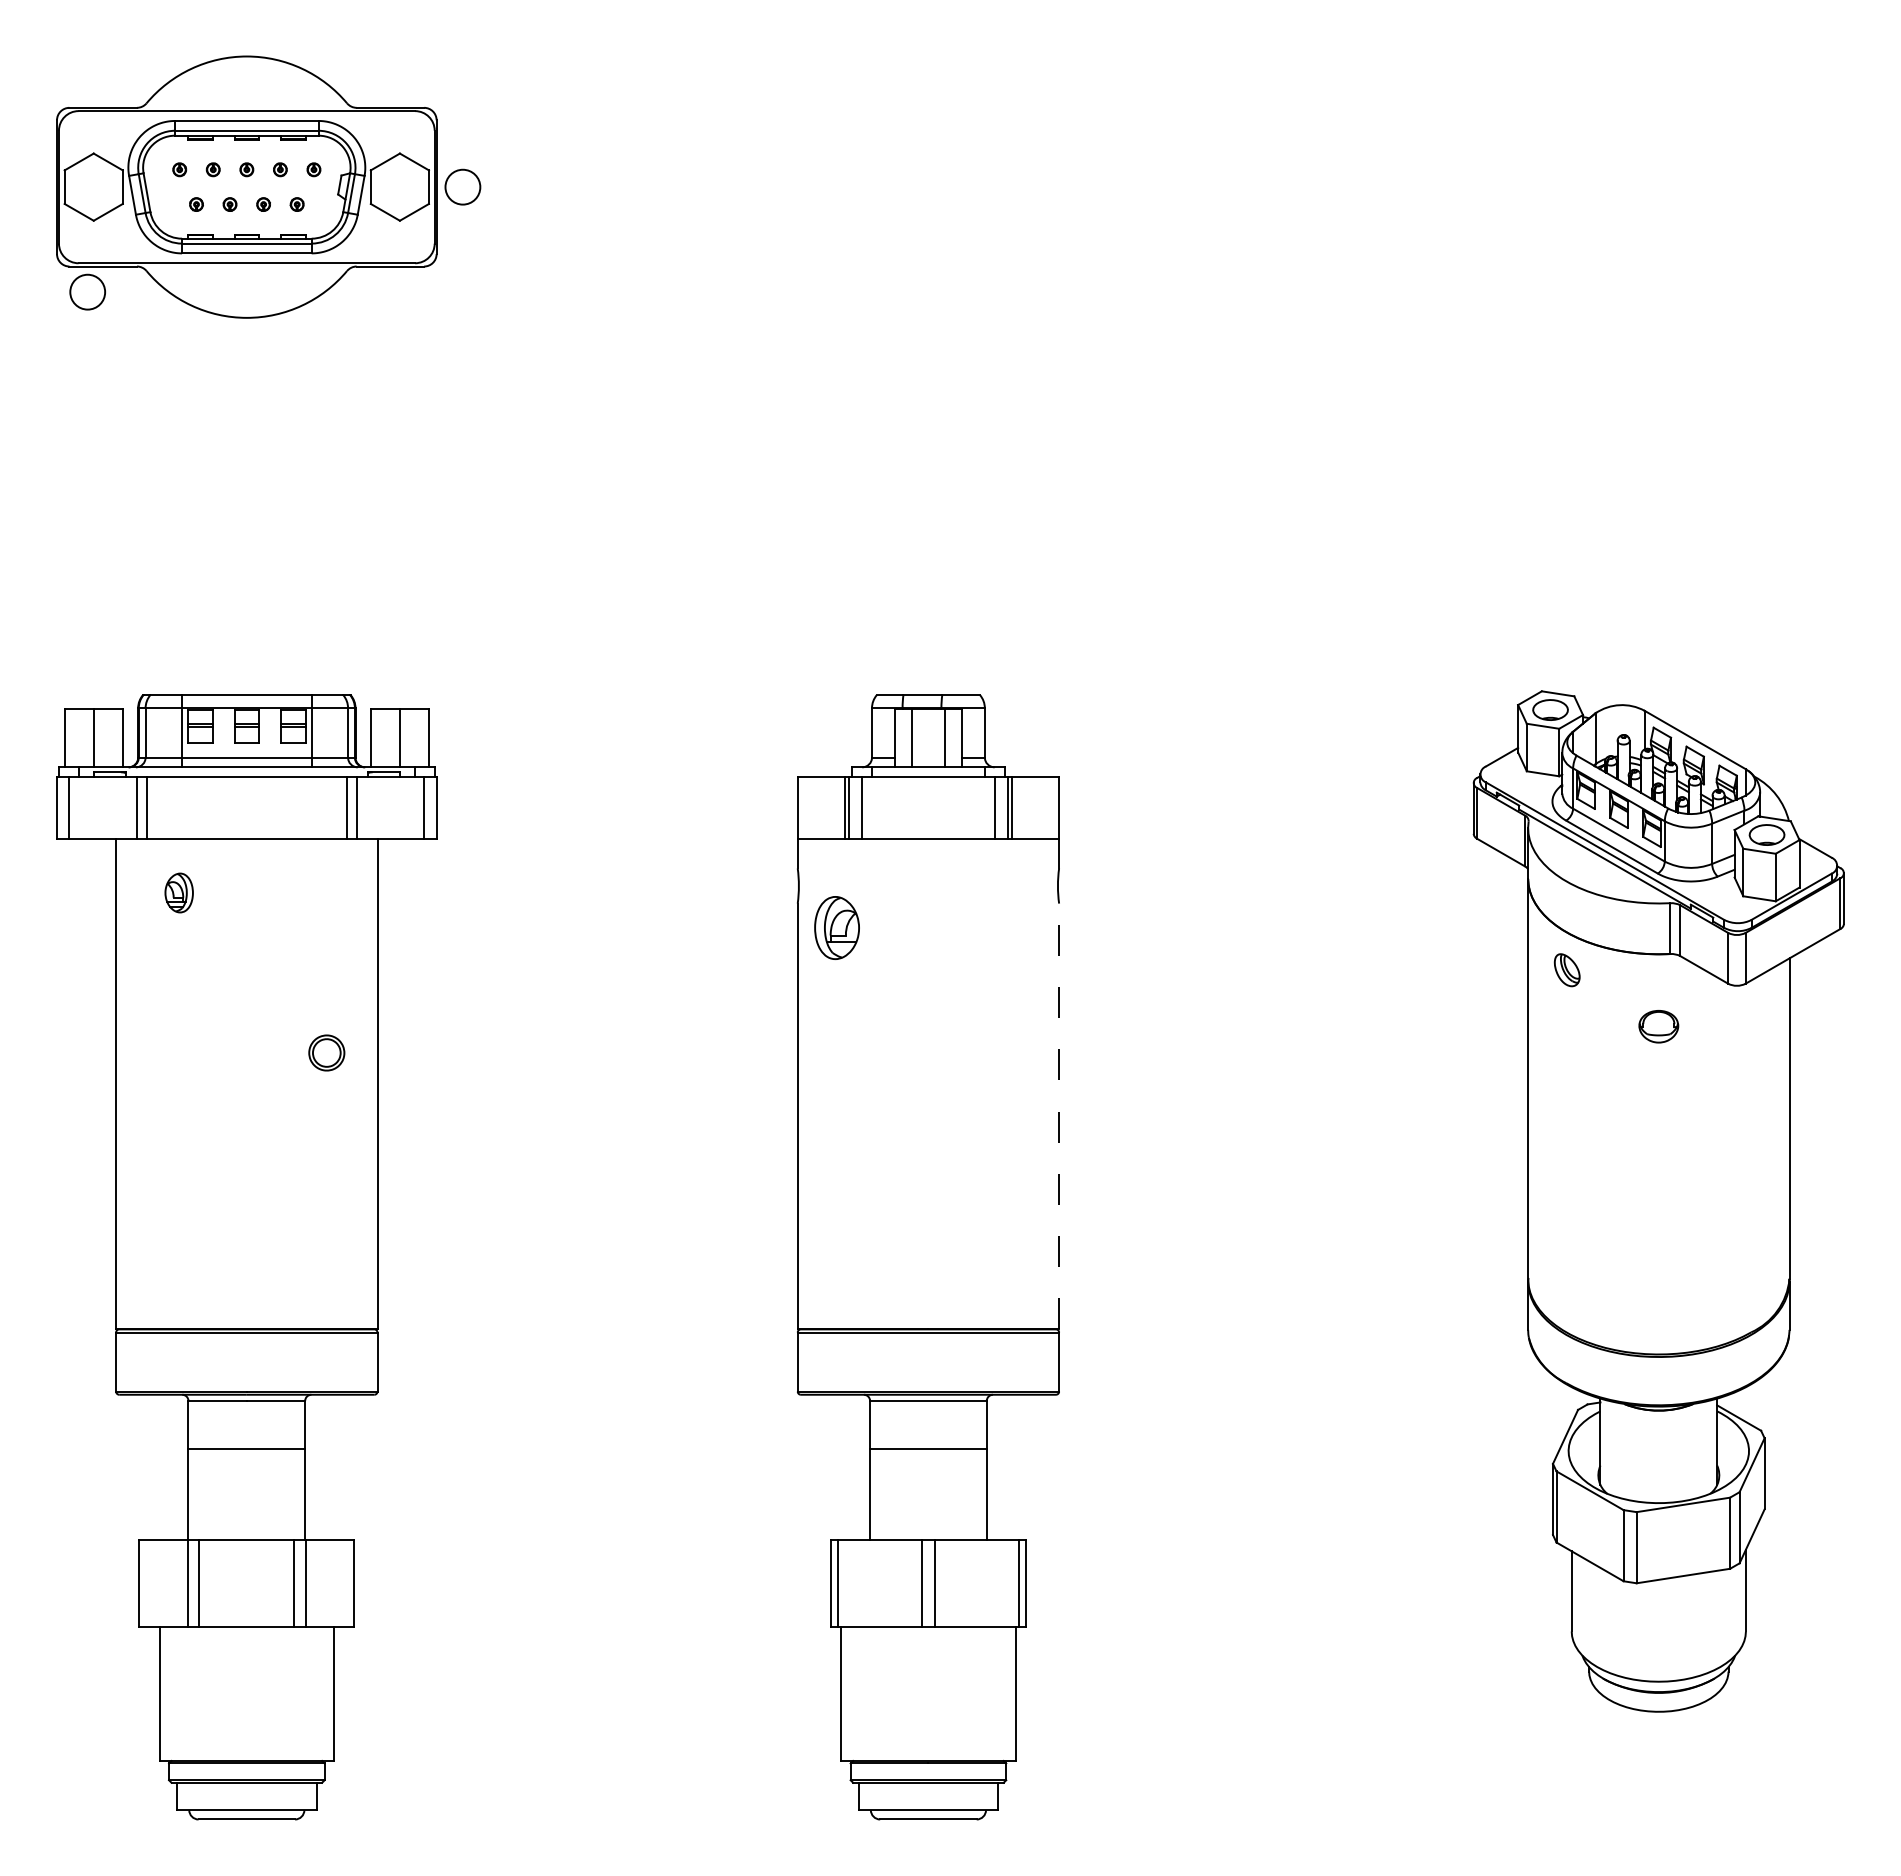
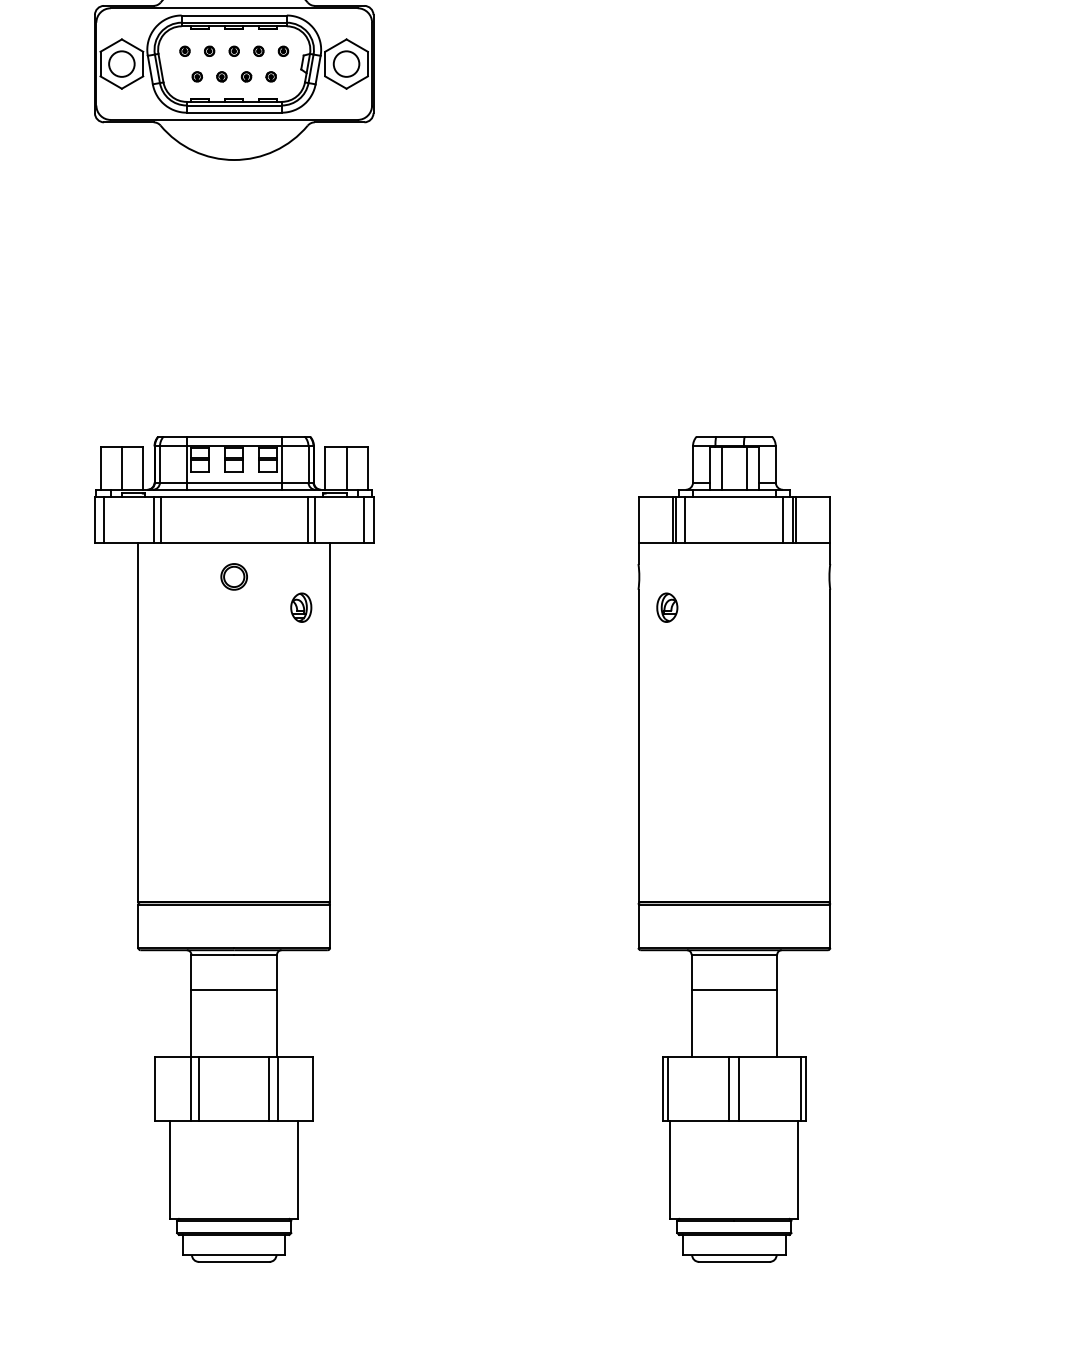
circle: (462, 186) -> (346, 63), moved
circle: (87, 291) -> (121, 63), moved
part: (178, 892) -> (300, 607), moved
part: (836, 927) -> (666, 607), size x0.62
part: (326, 1052) -> (233, 576), moved
line: (1059, 1116) -> (830, 746), dashed -> solid

